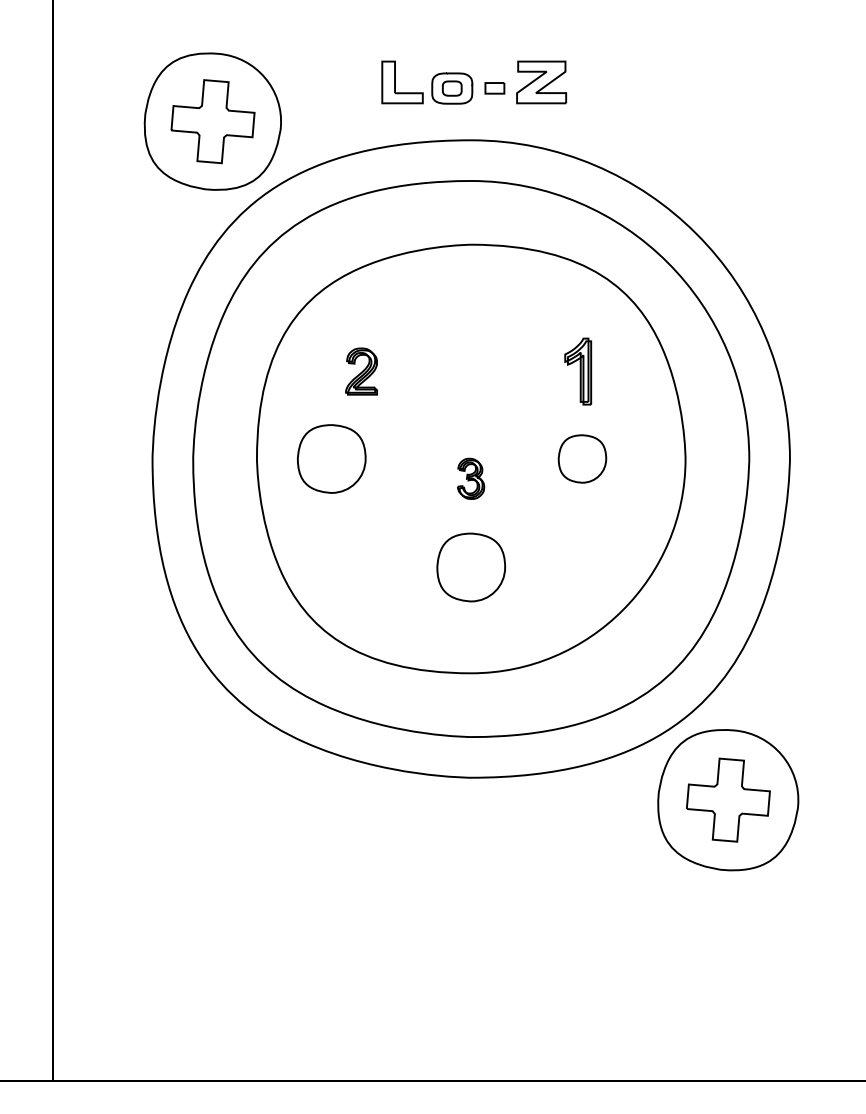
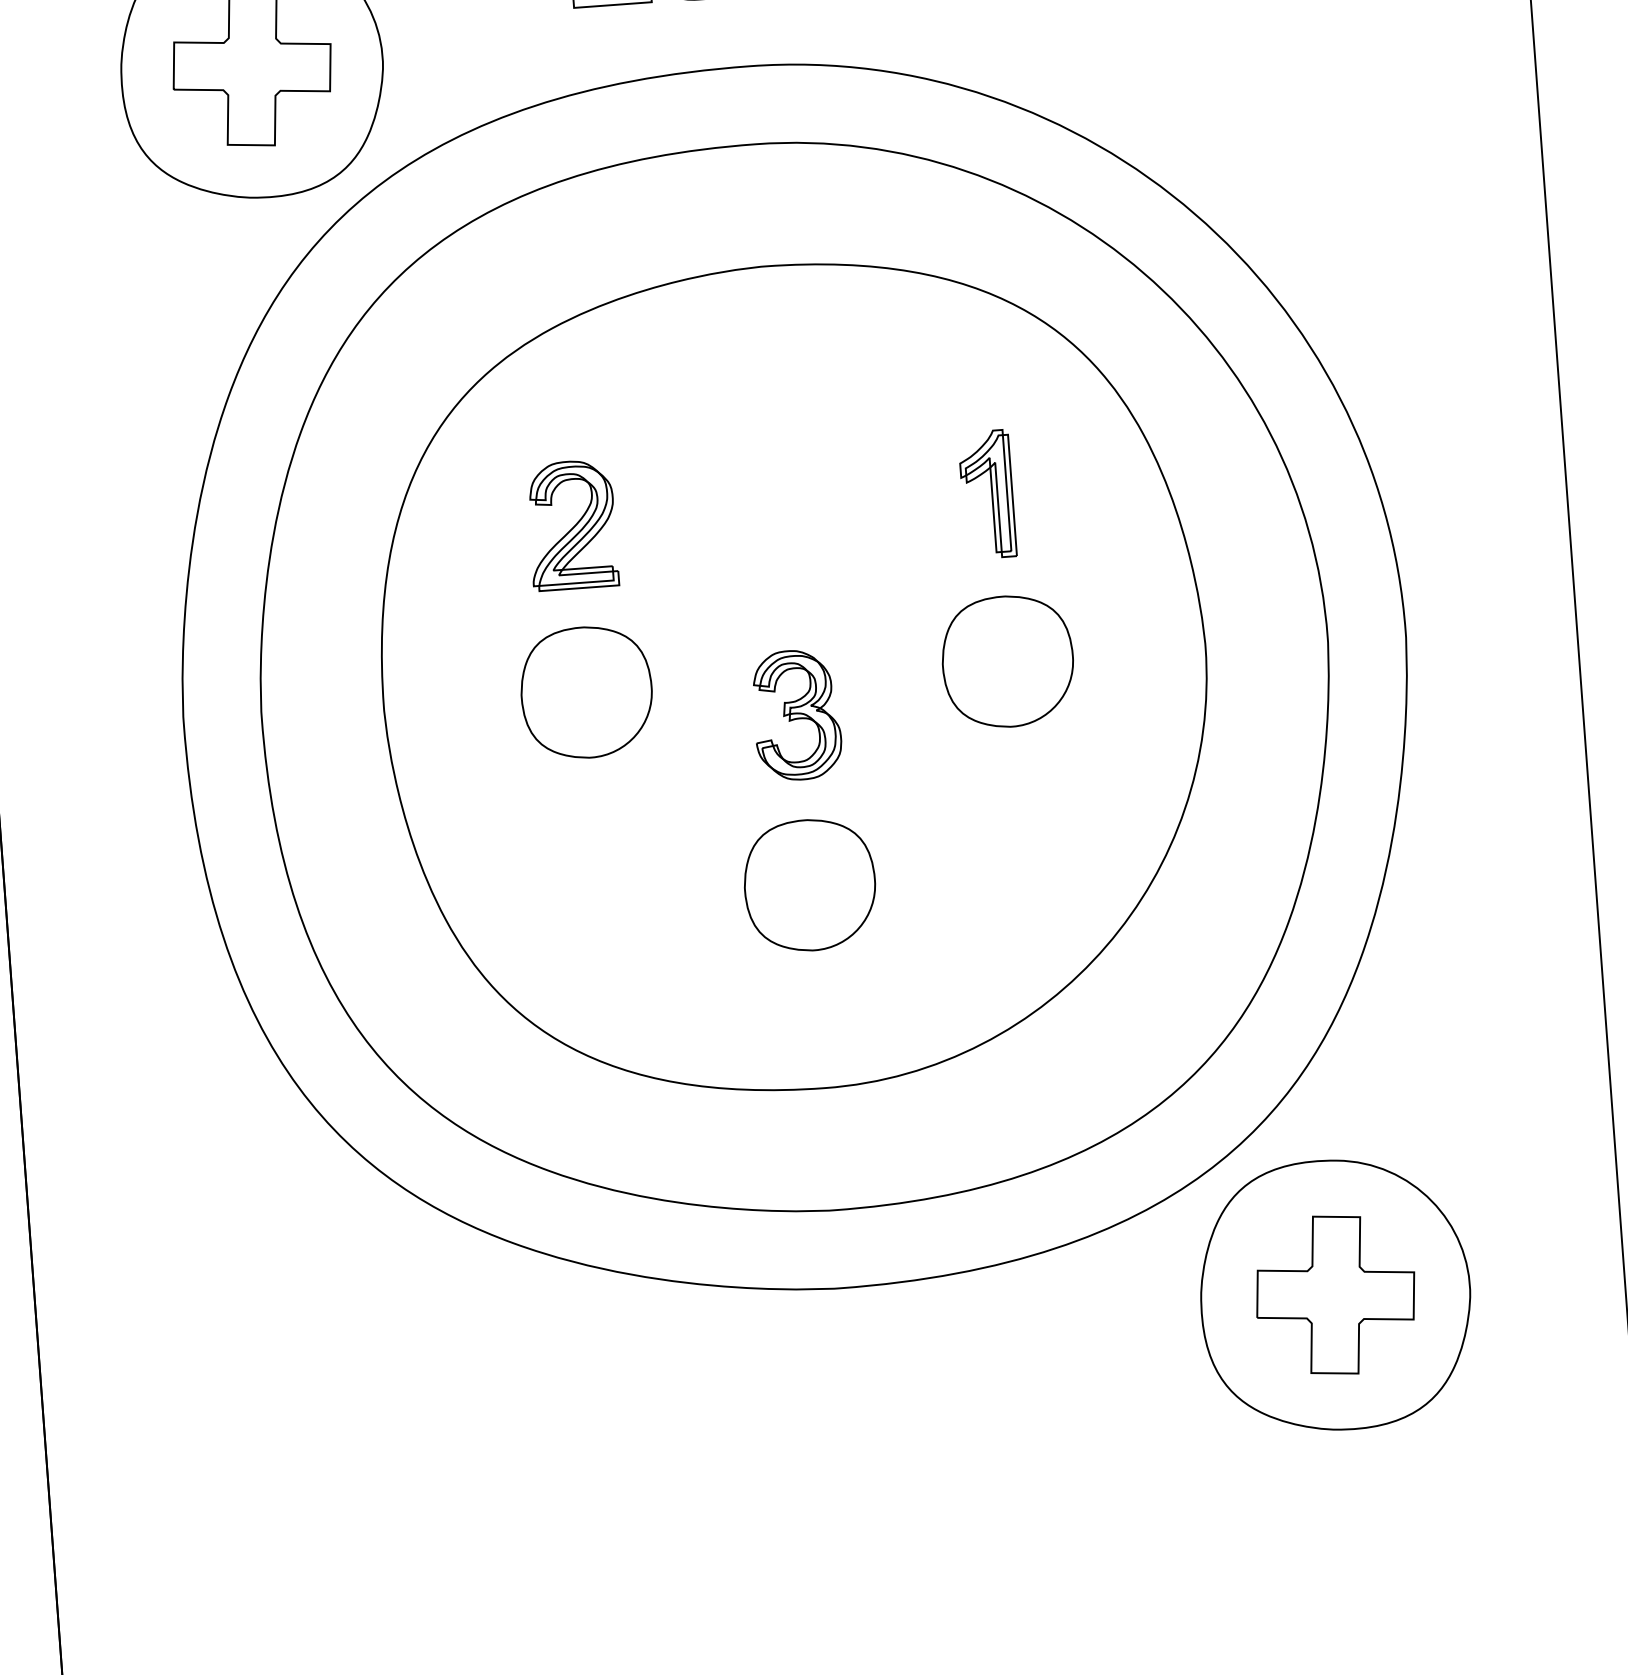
part: (361, 371) -> (571, 524), size x1.43
part: (331, 458) -> (586, 691), moved
part: (582, 458) -> (1007, 660), size x1.43
part: (470, 478) -> (796, 714), size x1.67

